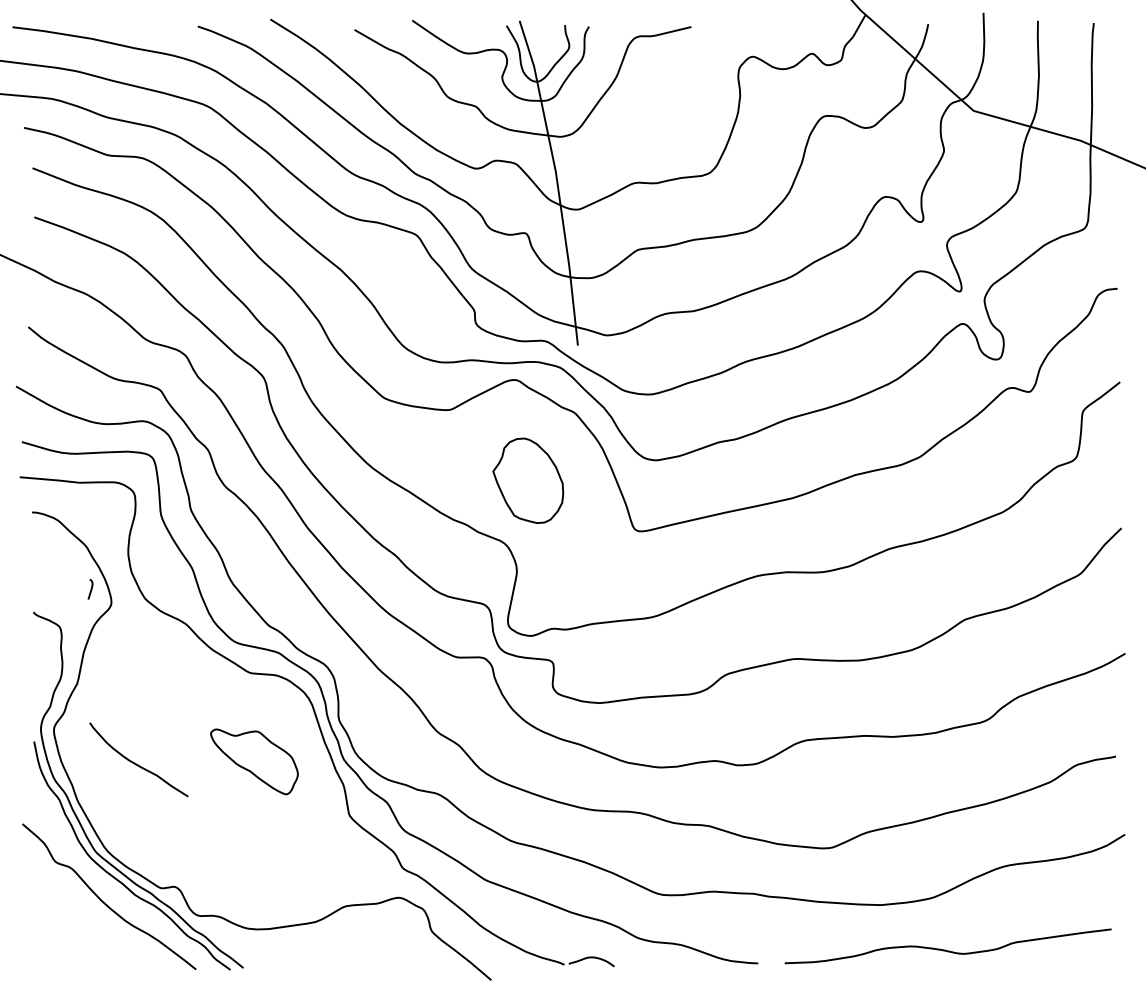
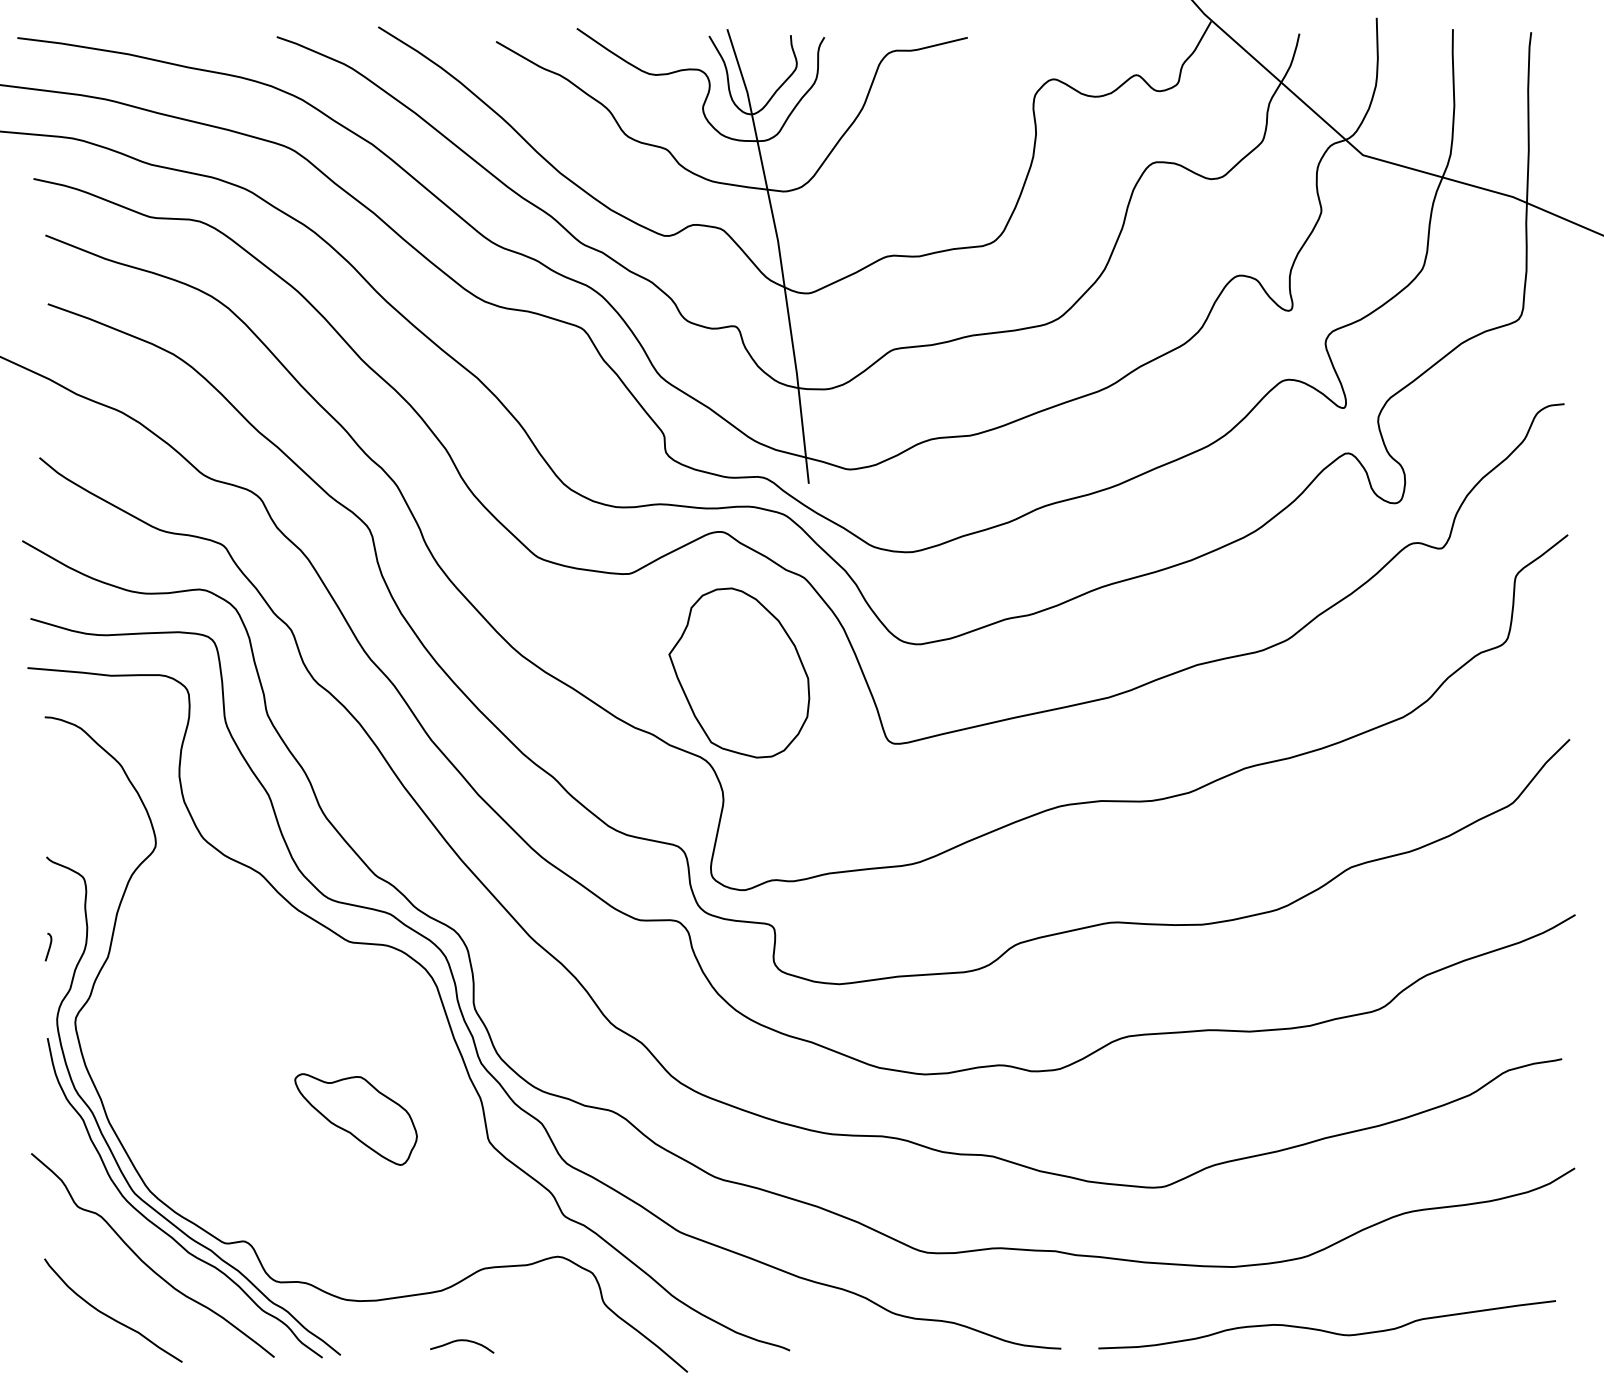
part: (528, 480) -> (739, 672), size x1.43
curve: (91, 589) -> (49, 946), moved
part: (254, 761) -> (355, 1119), moved
curve: (136, 764) -> (110, 1316), moved
curve: (591, 958) -> (462, 1341), moved

